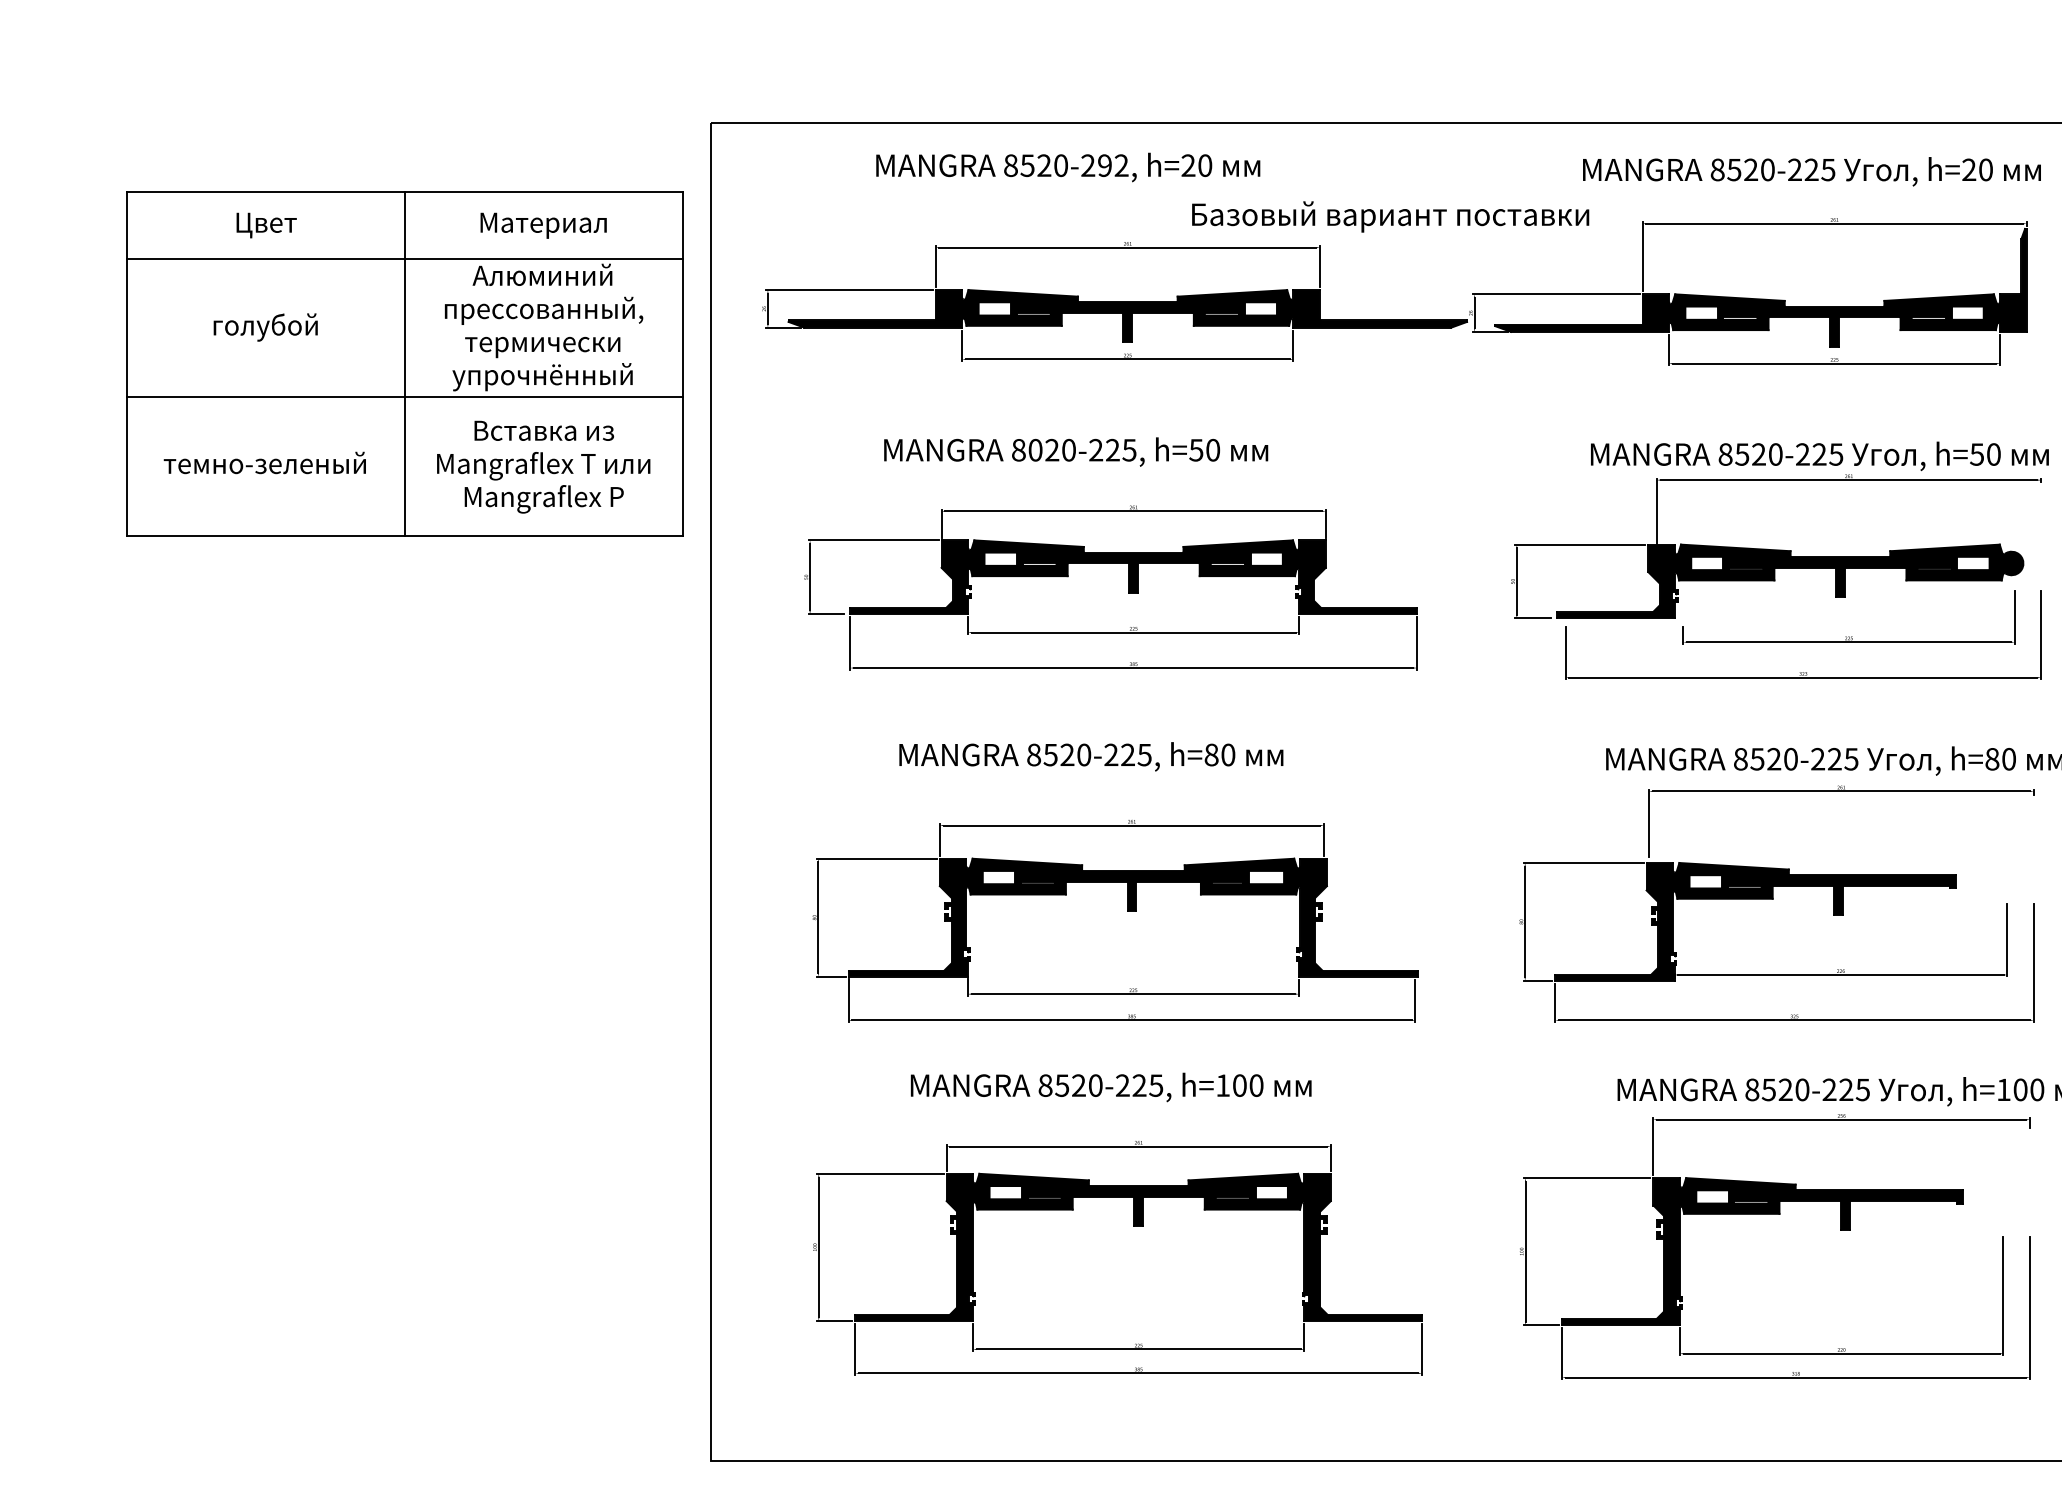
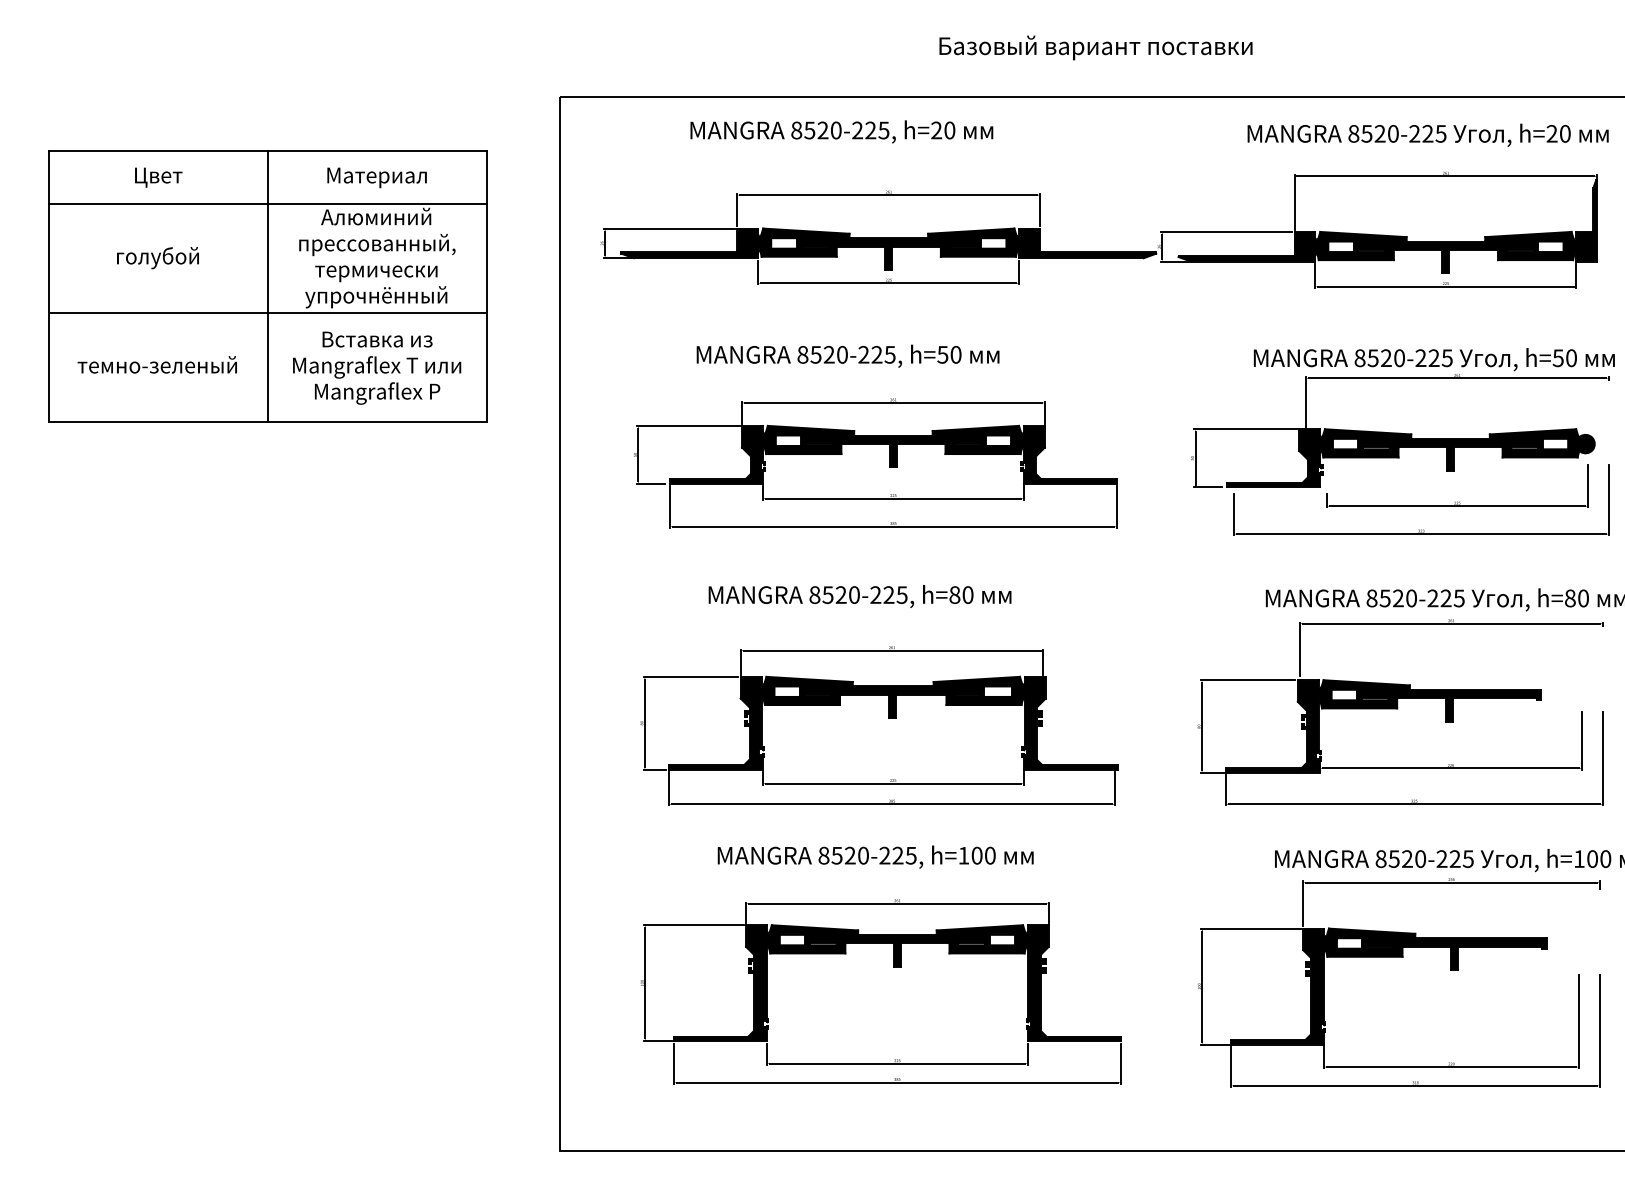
text: (1113, 165) -> (877, 130), 8520-292, -> 8520-225,
text: (1390, 216) -> (1095, 47), moved
part: (404, 363) -> (267, 286), moved
text: (1035, 449) -> (816, 354), 8020-225, -> 8520-225,

